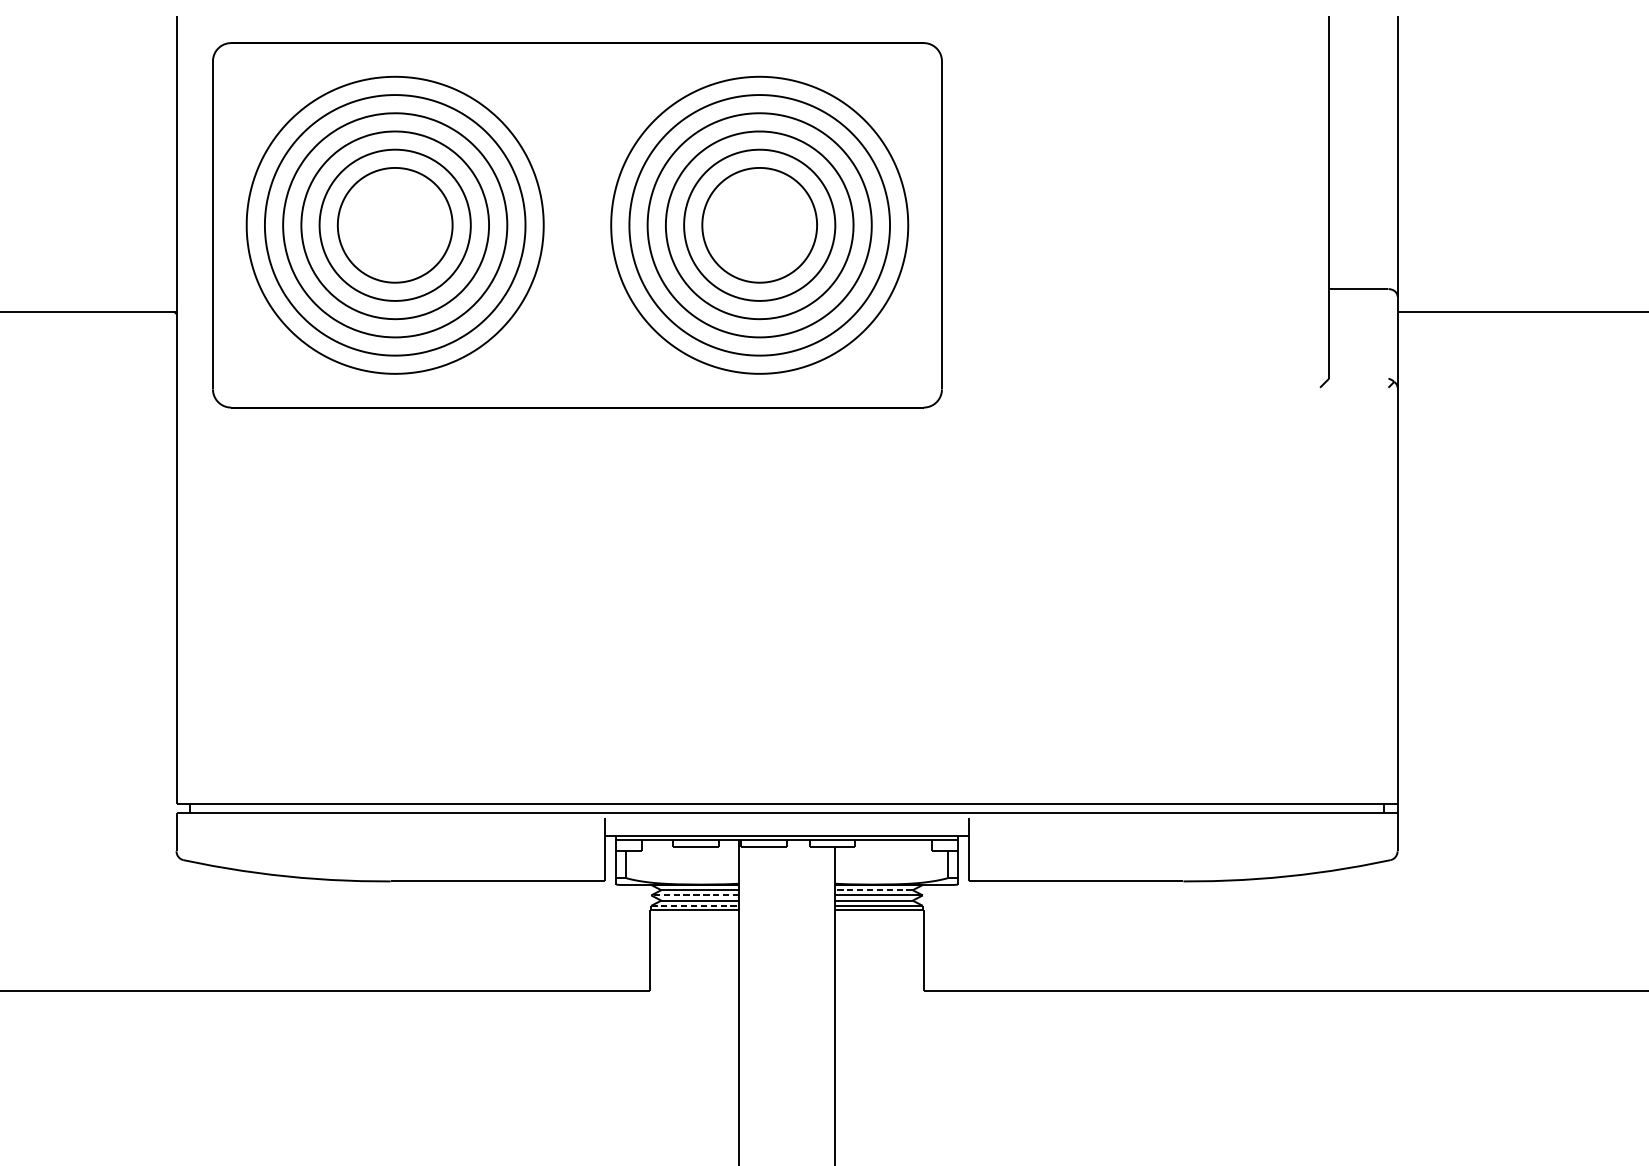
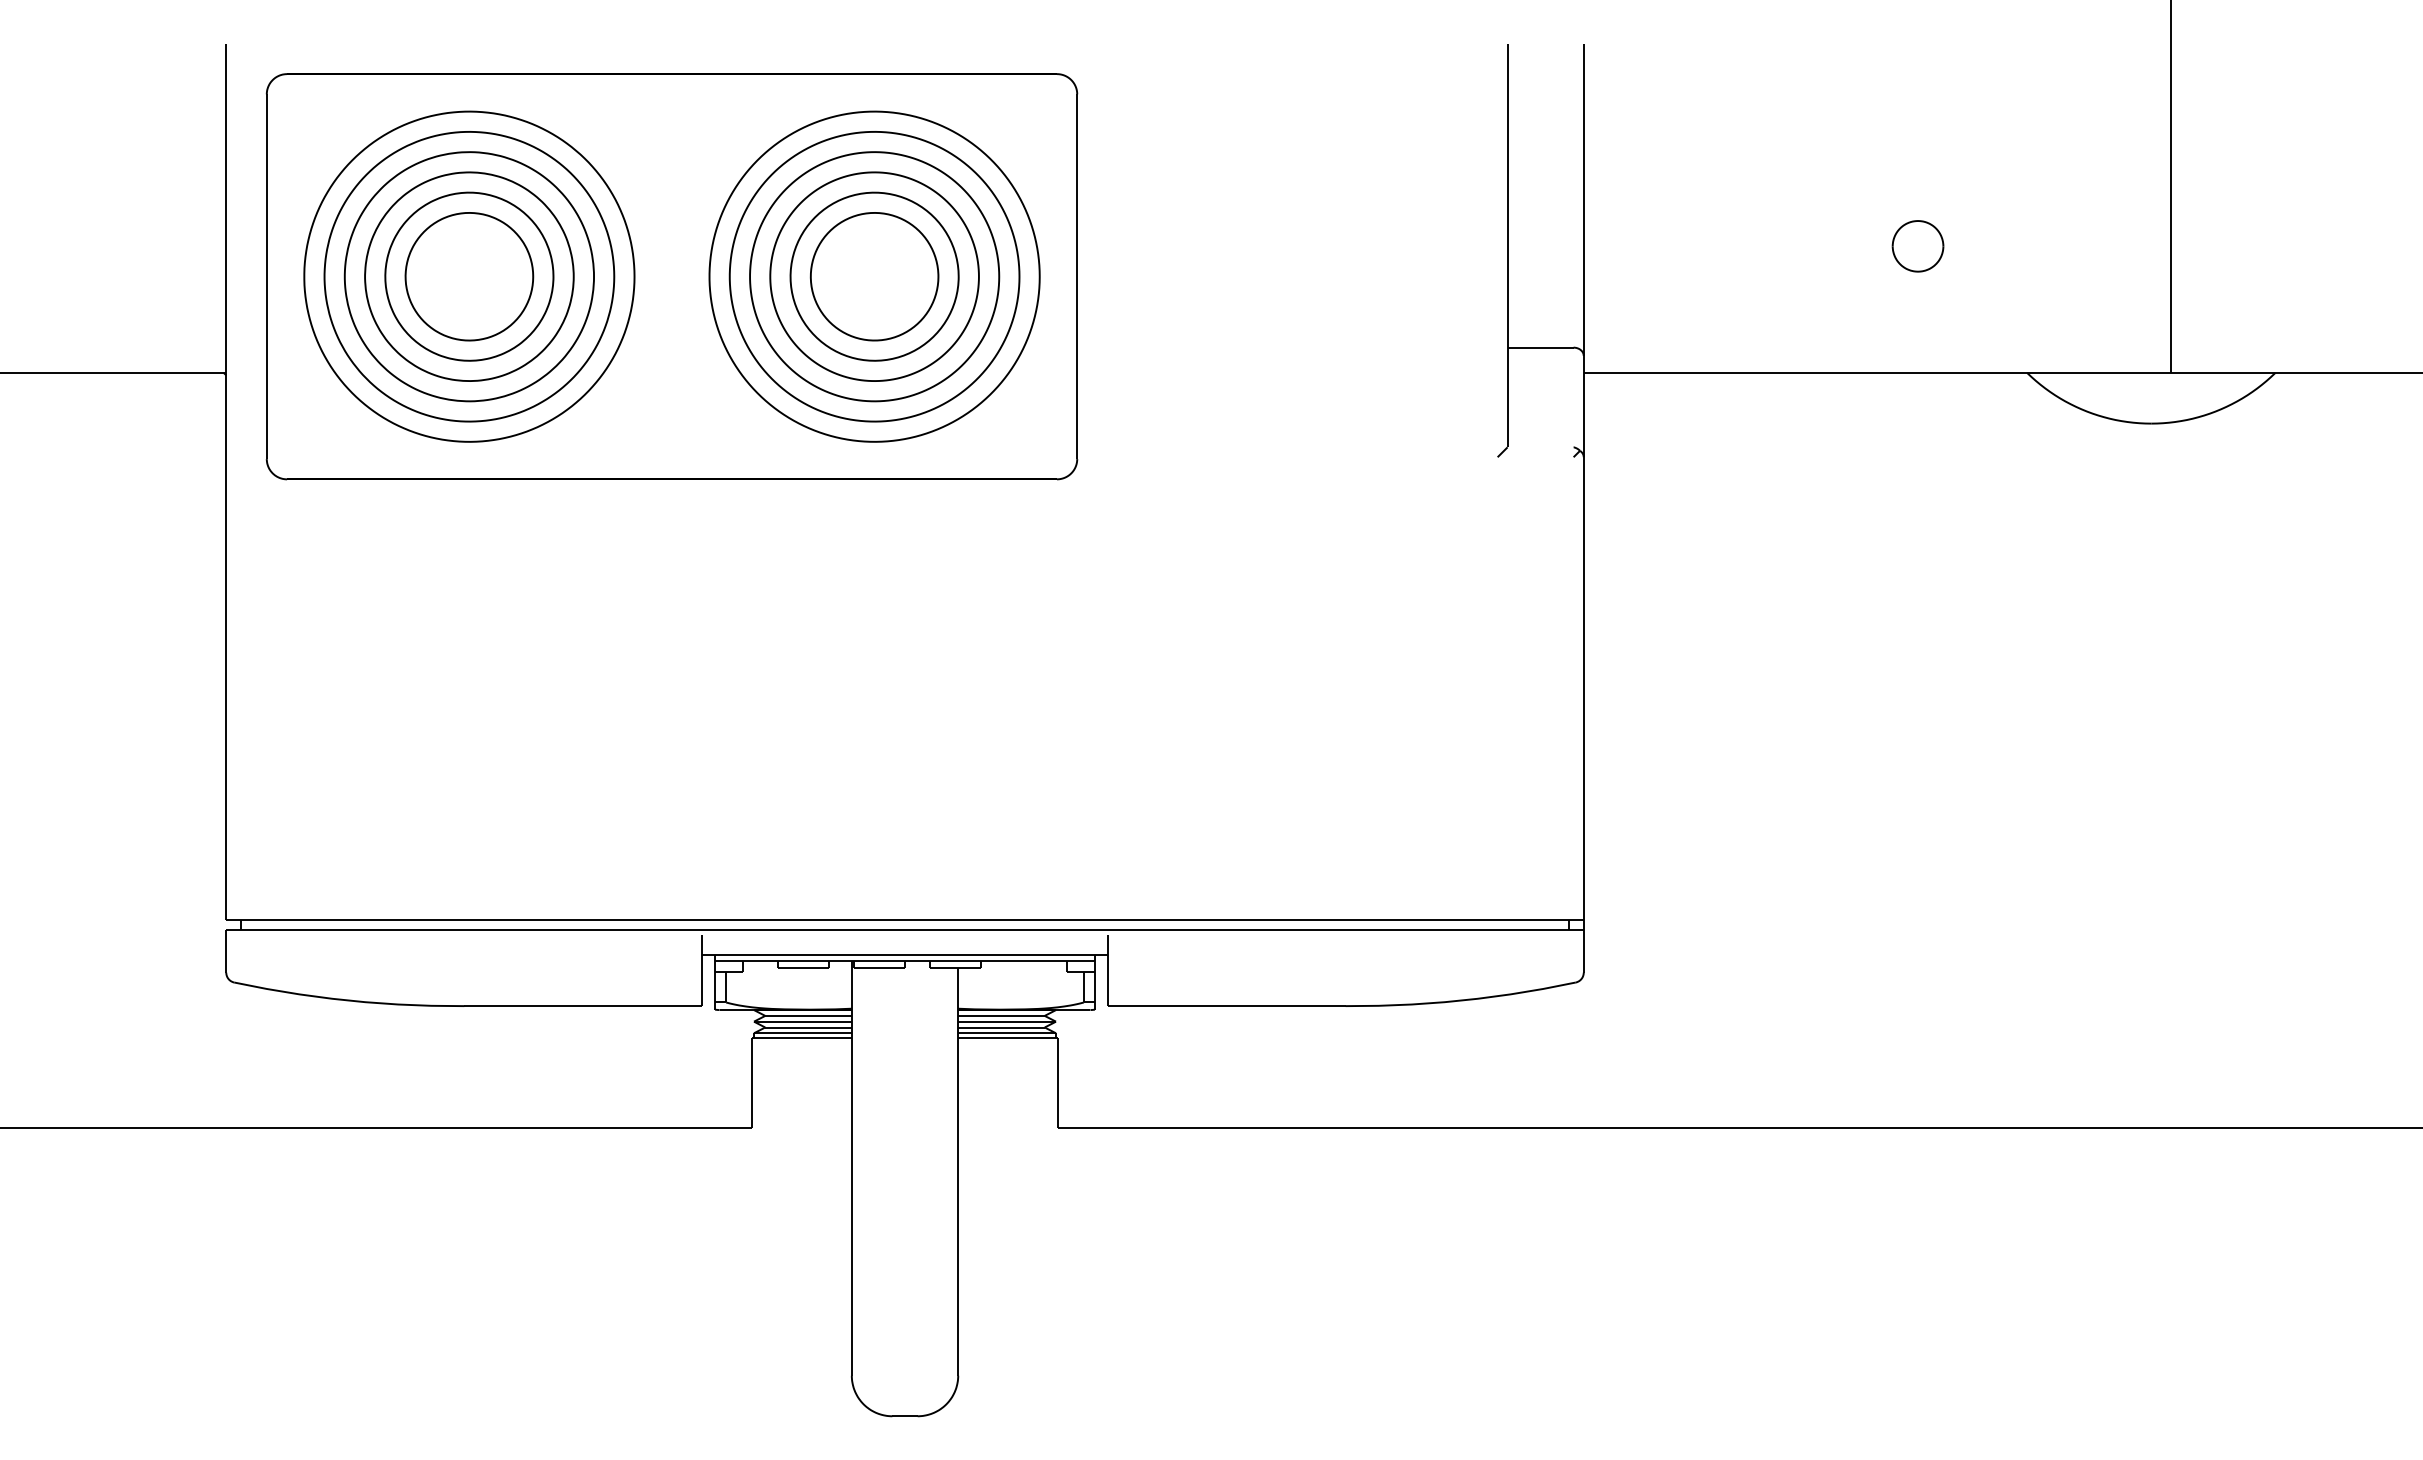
line: (872, 889) -> (1000, 1015), dashed -> solid
line: (694, 895) -> (802, 1021), dashed -> solid
line: (694, 906) -> (802, 1033), dashed -> solid

